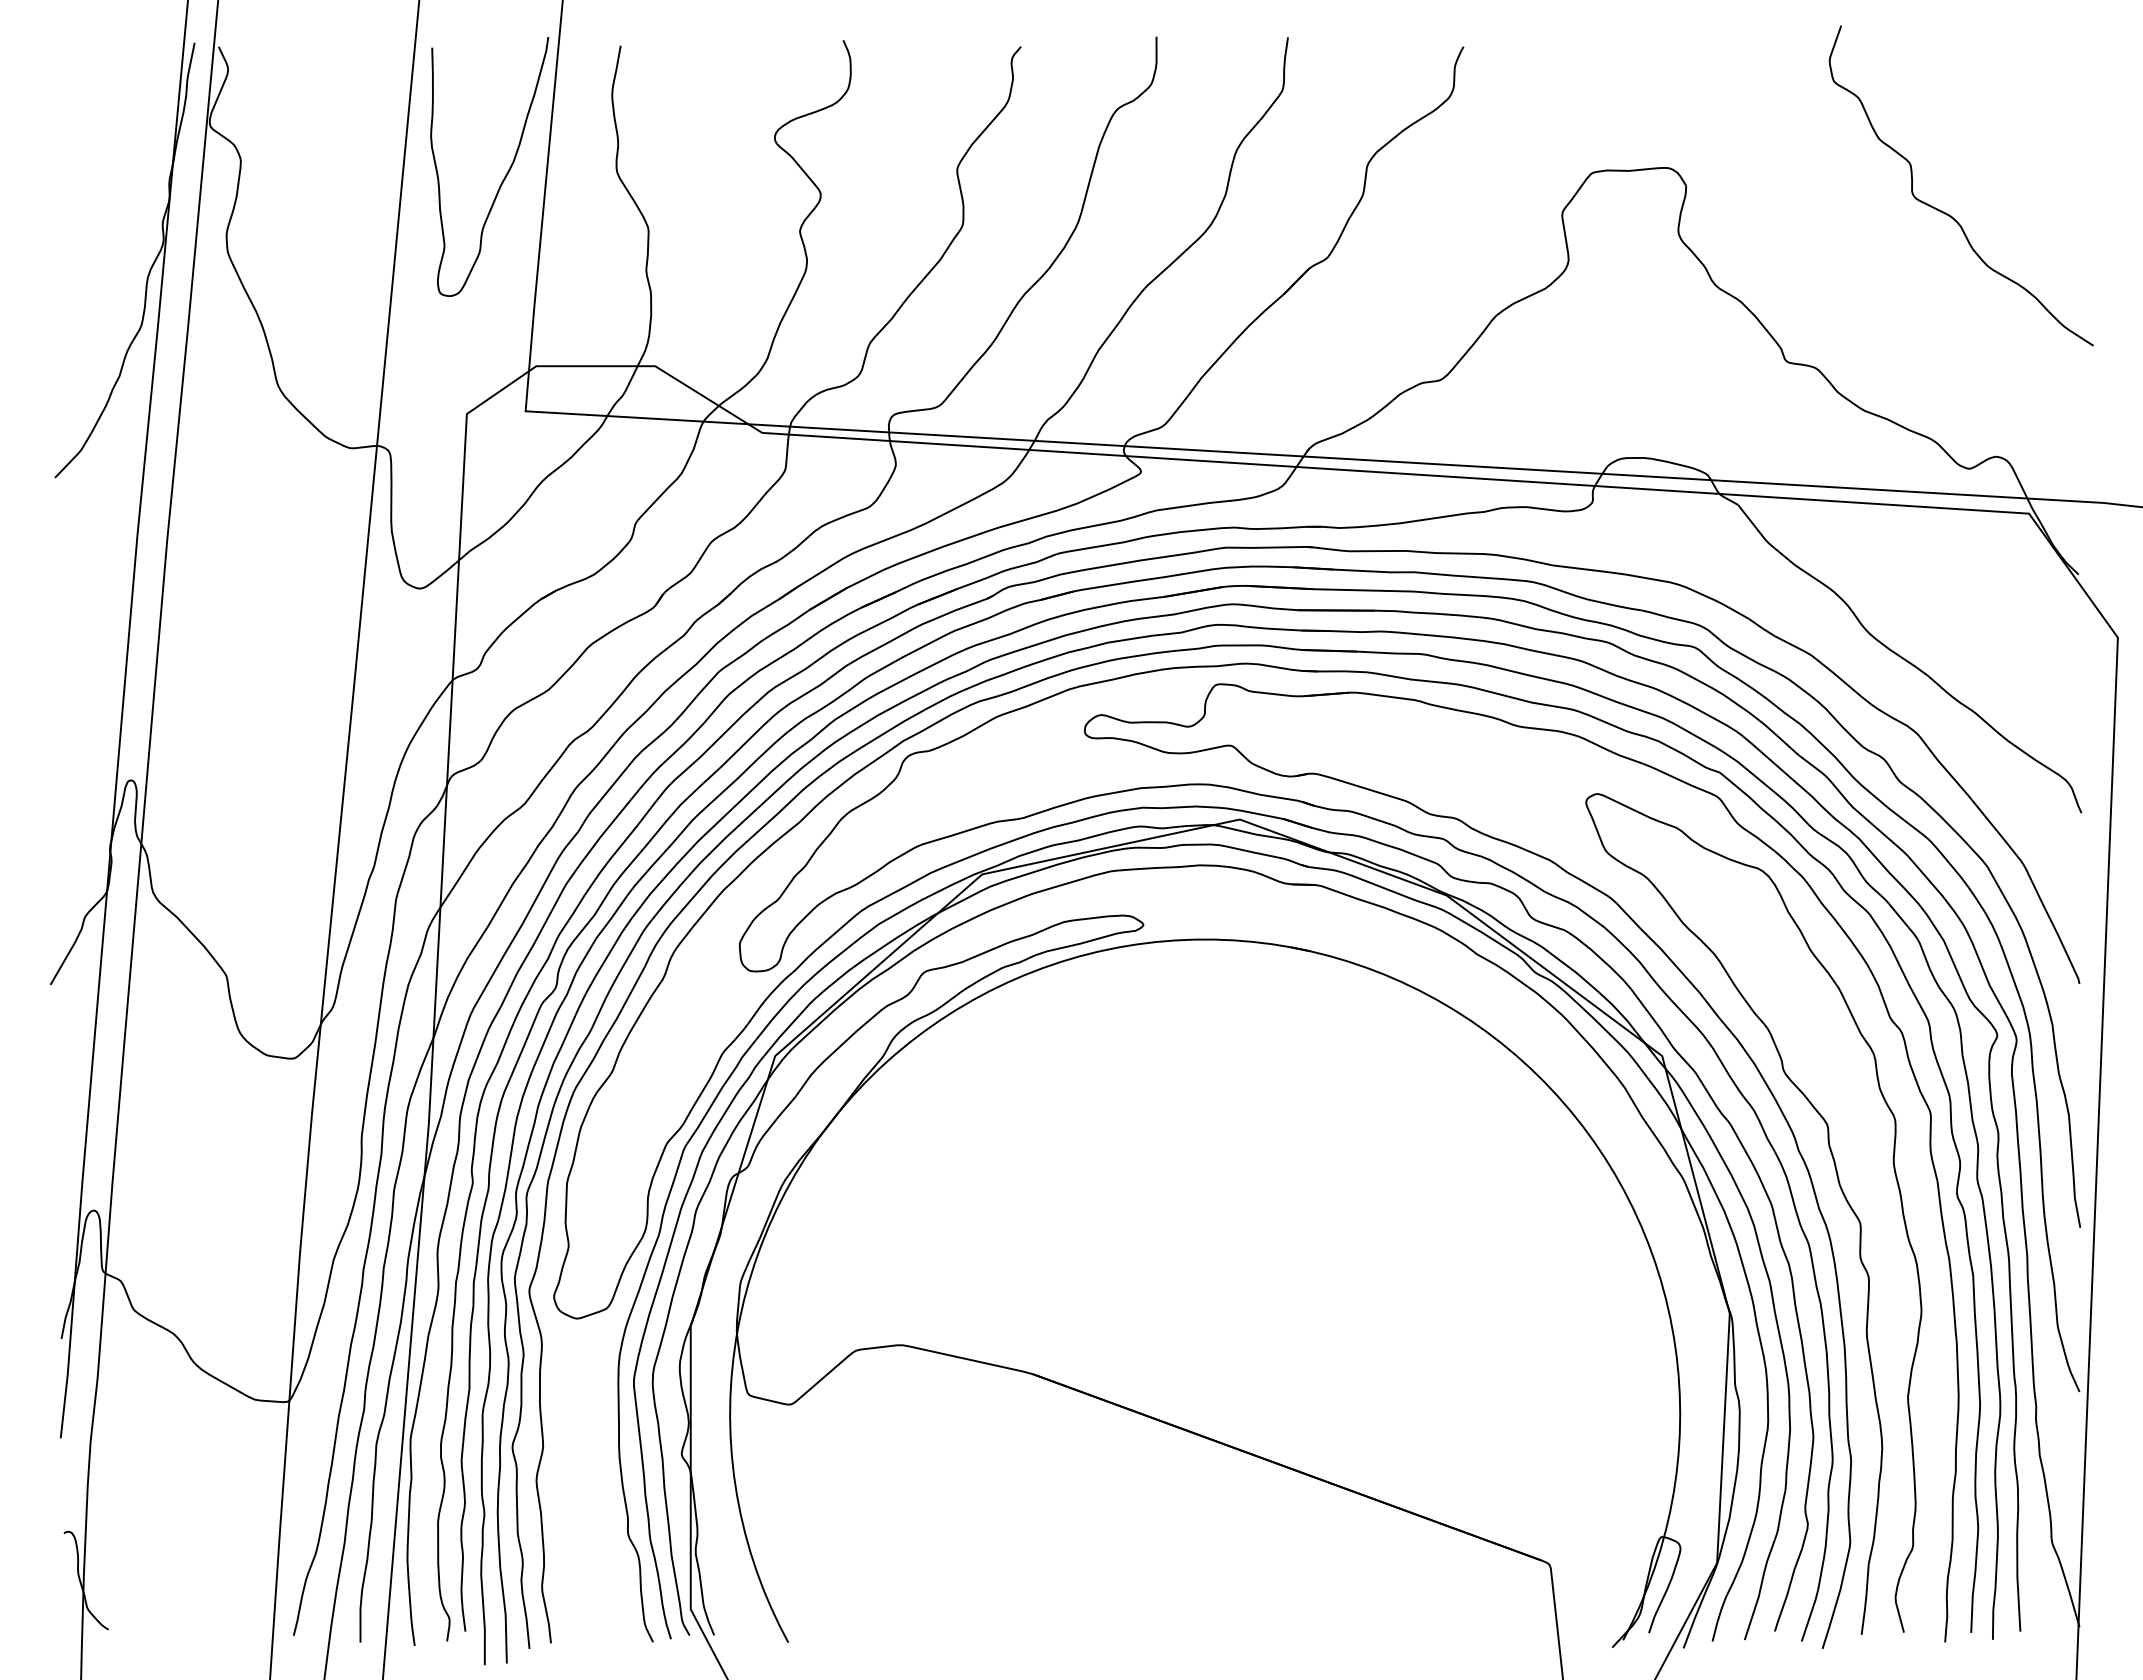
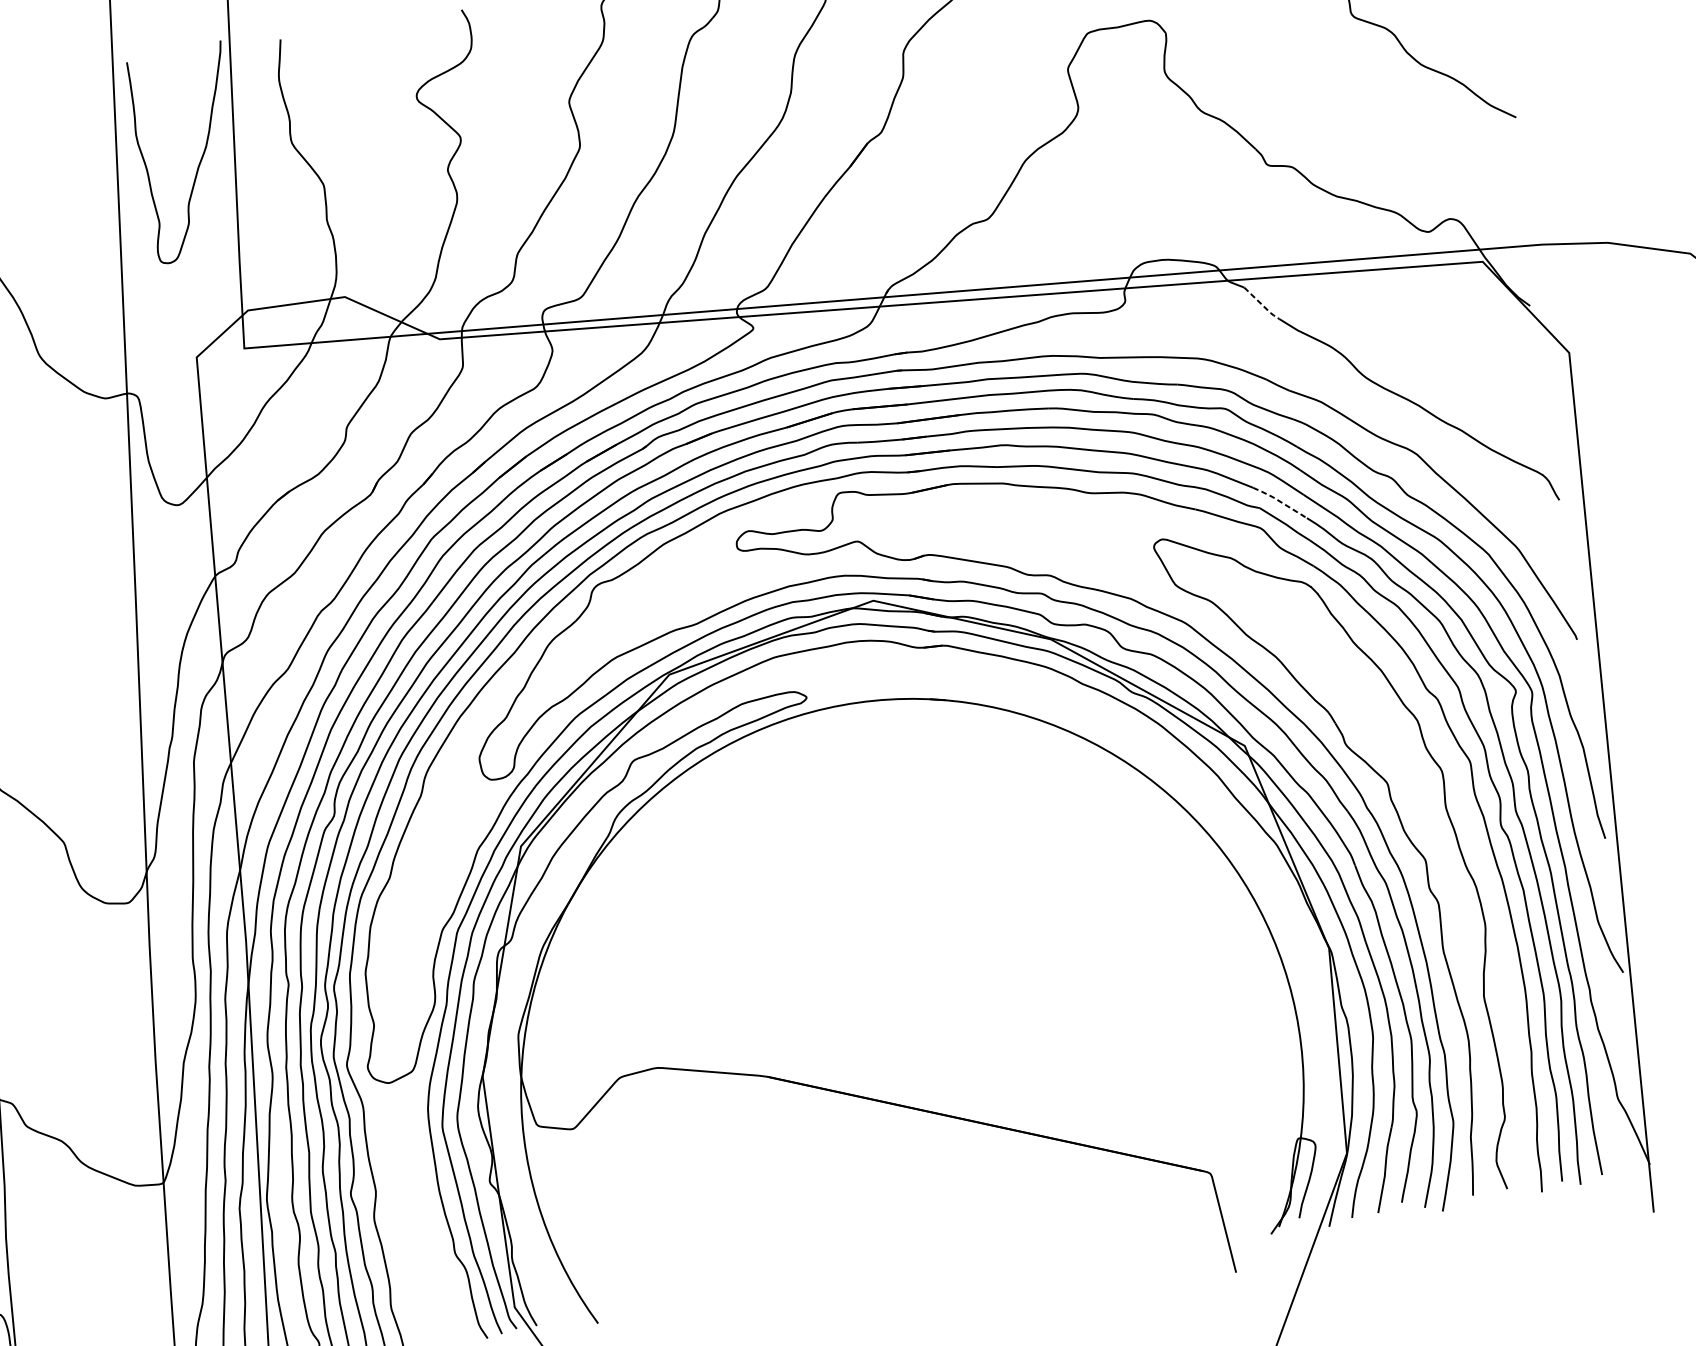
line: (1756, 528) -> (1261, 304), solid -> dashed
line: (1745, 768) -> (1280, 501), solid -> dashed

